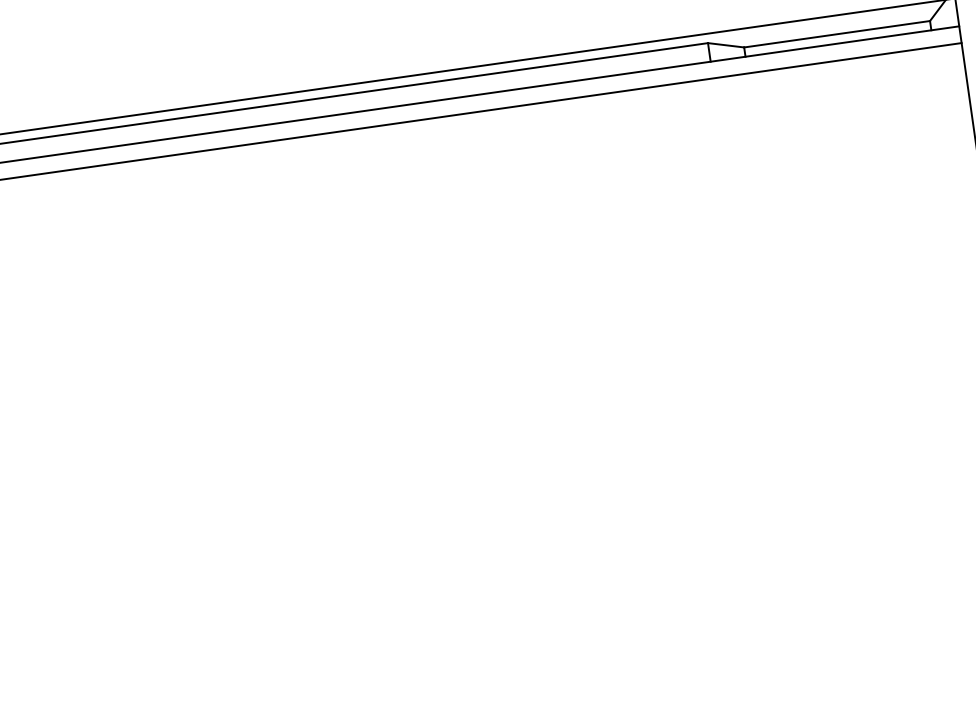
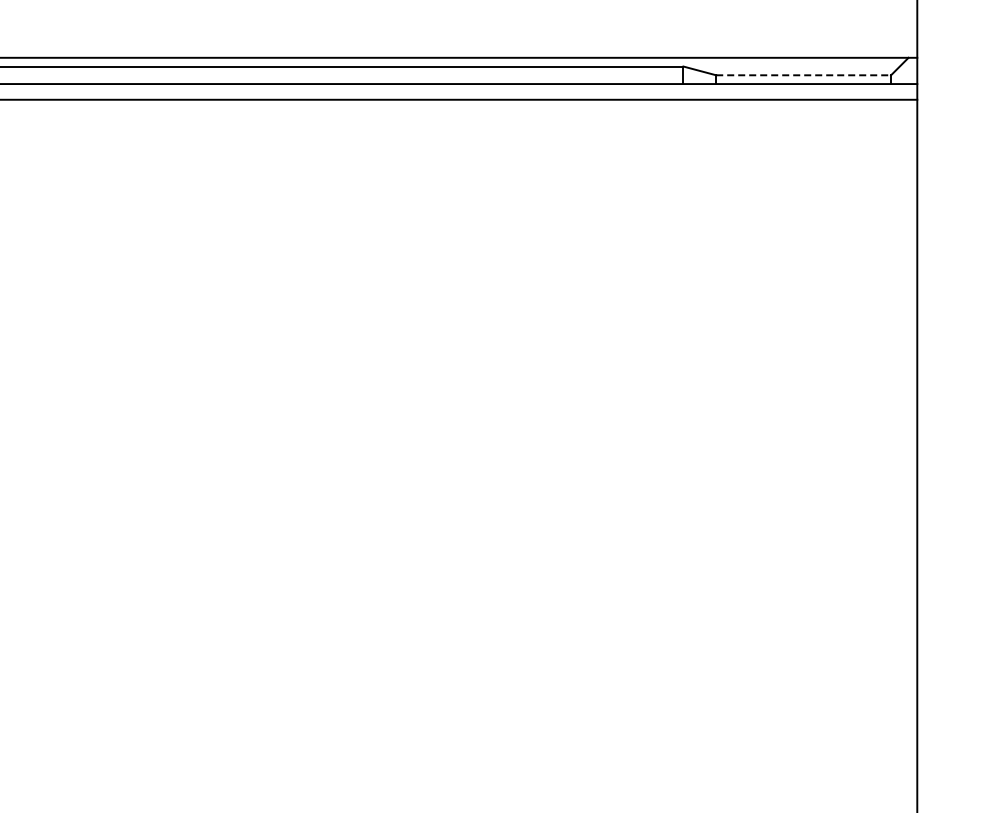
line: (838, 34) -> (804, 75), solid -> dashed

